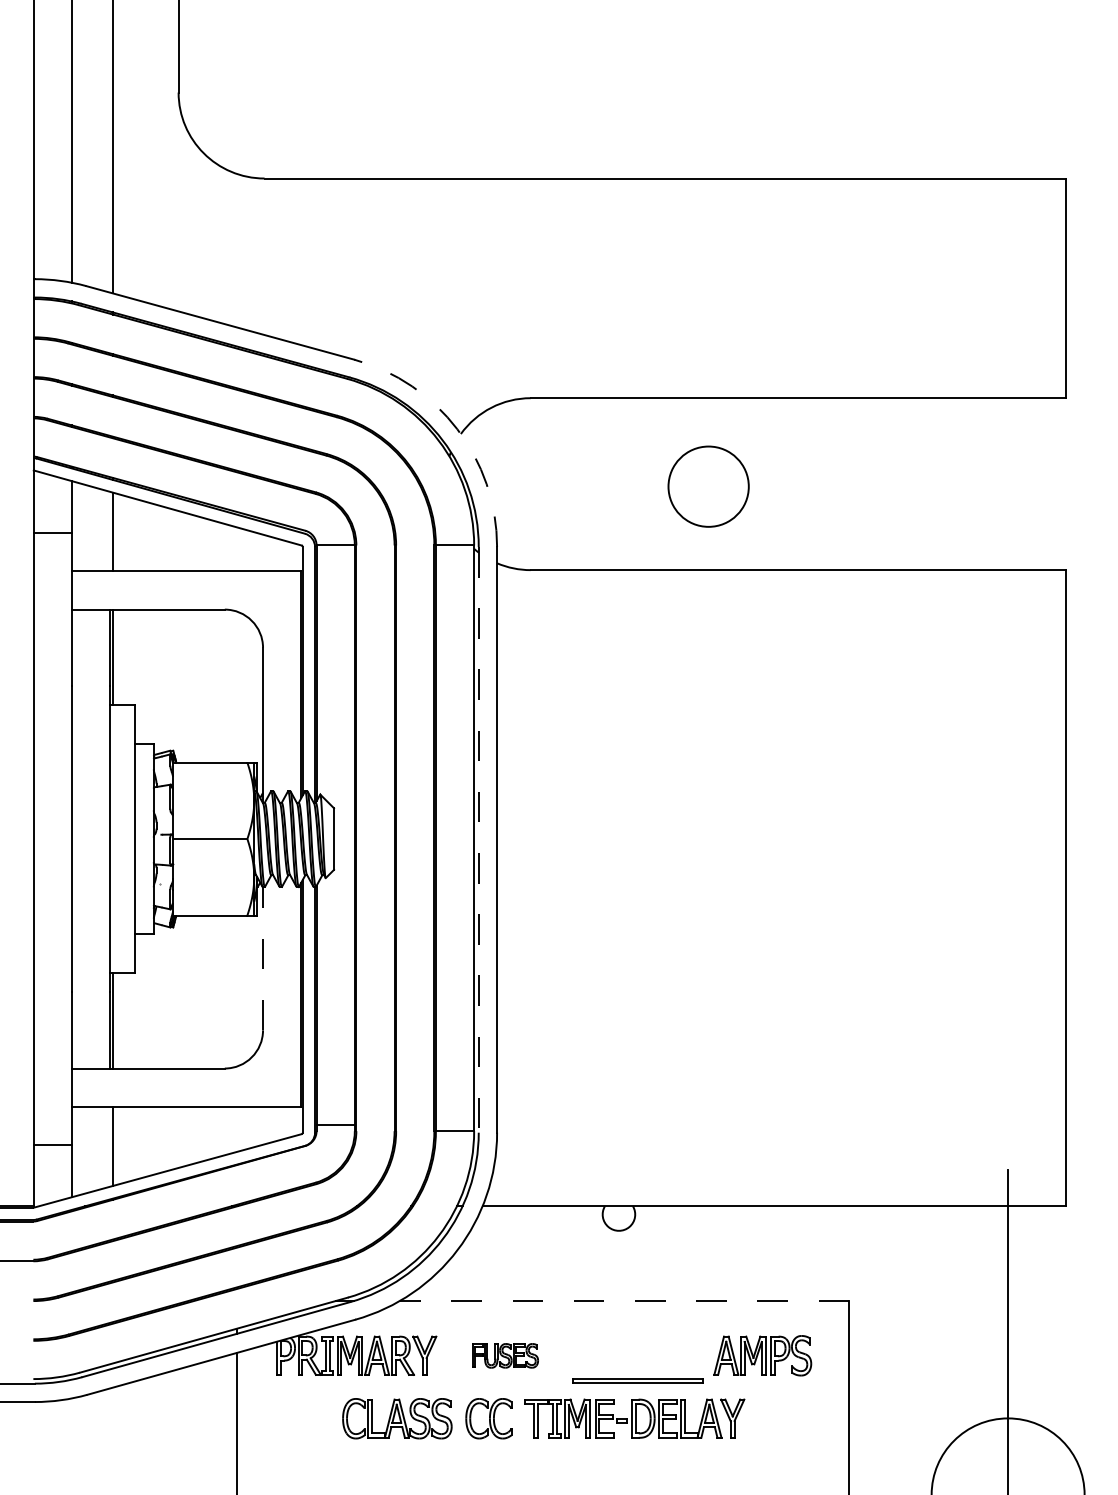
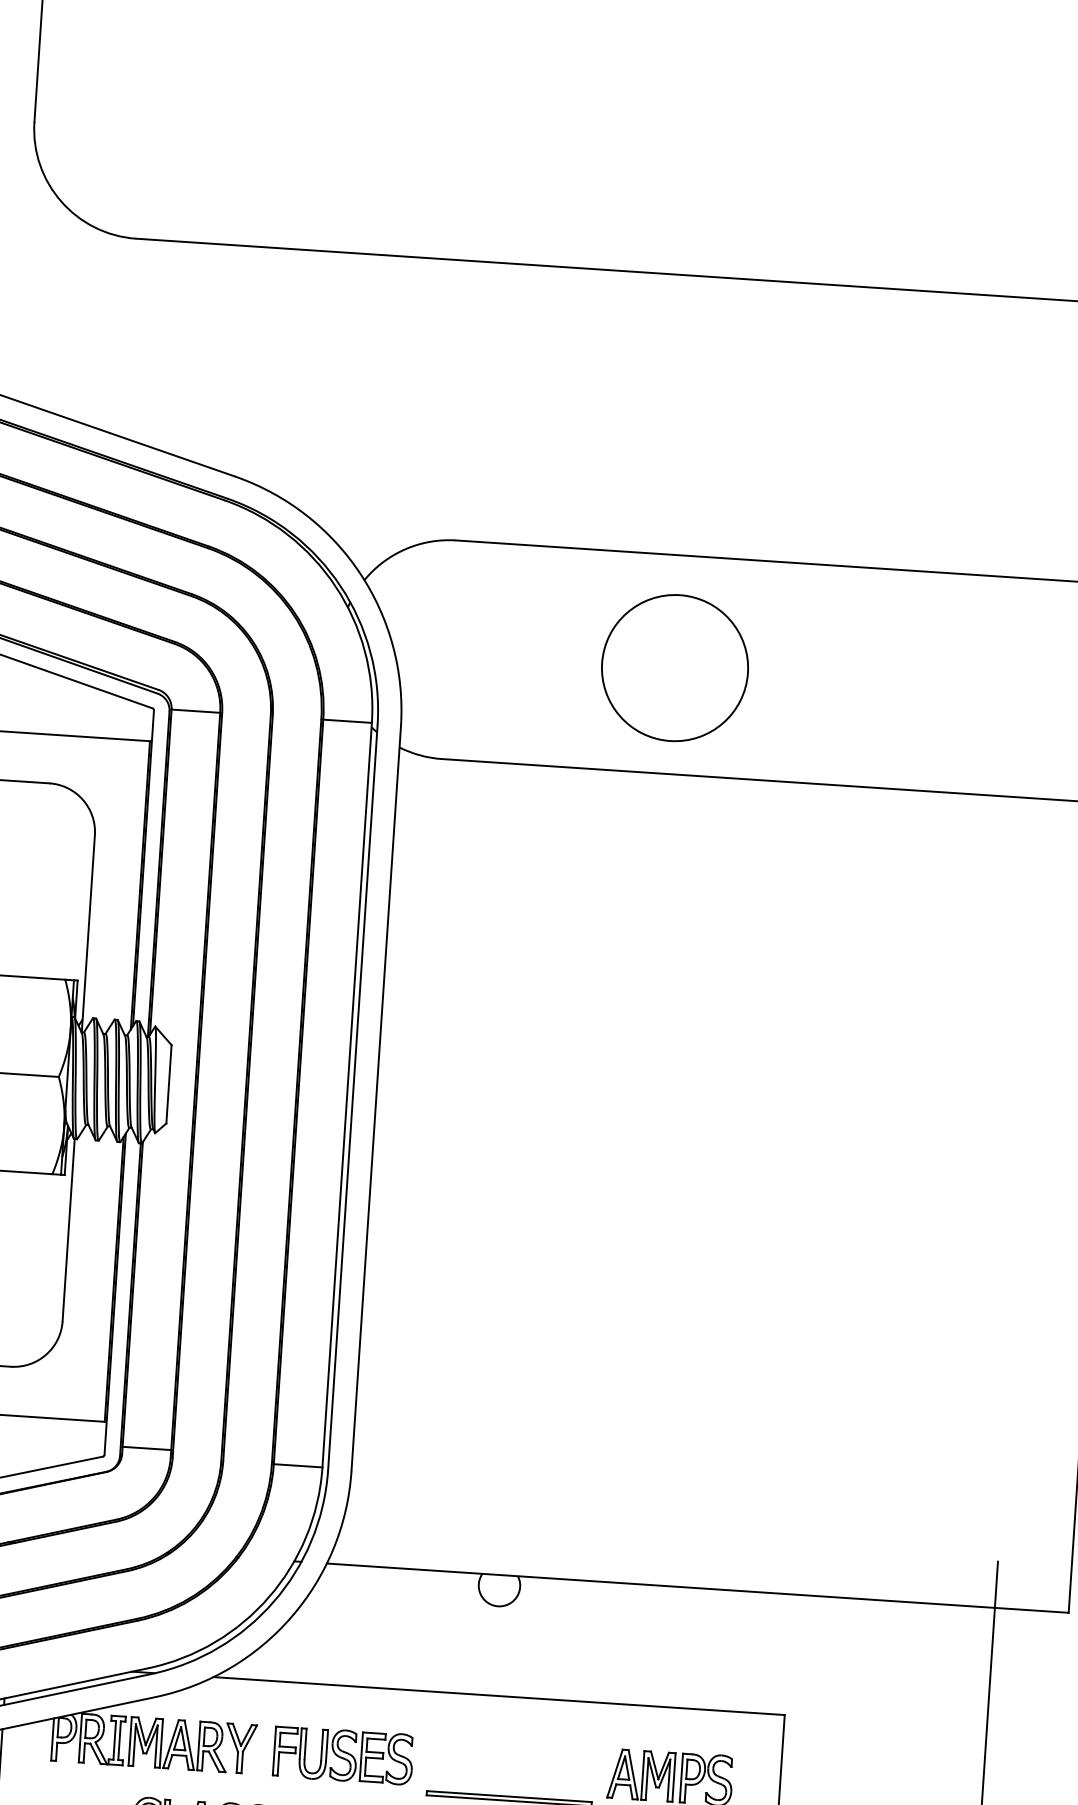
arc: (457, 429) -> (360, 574), dashed -> solid
circle: (708, 486) -> (674, 667), size x1.43
line: (478, 839) -> (352, 1097), dashed -> solid
line: (263, 958) -> (69, 1230), dashed -> solid
line: (624, 1301) -> (499, 1696), dashed -> solid
part: (505, 1355) -> (343, 1755), size x1.67

